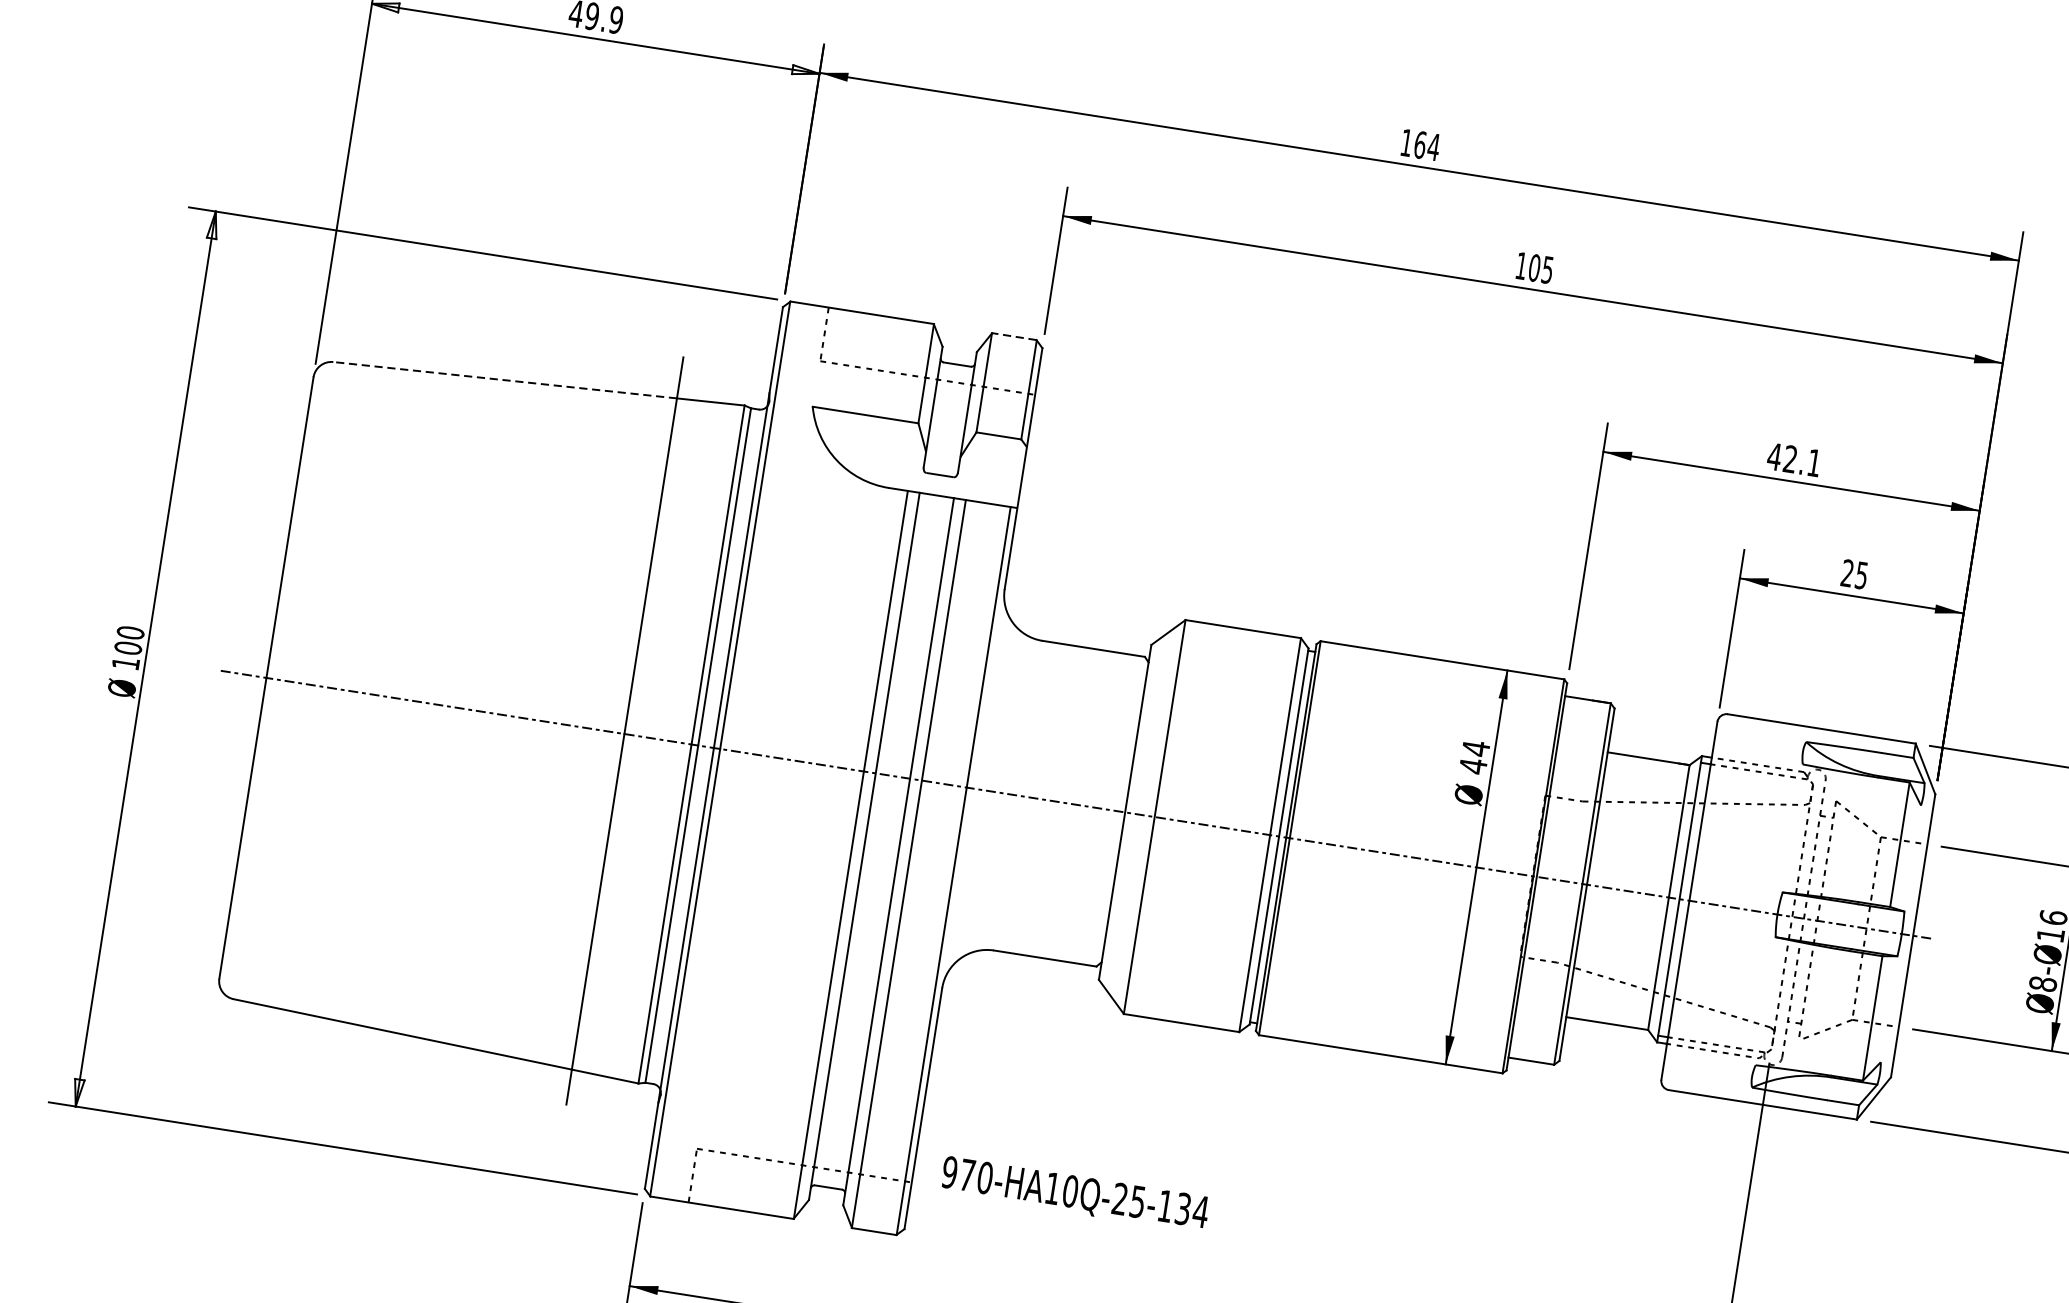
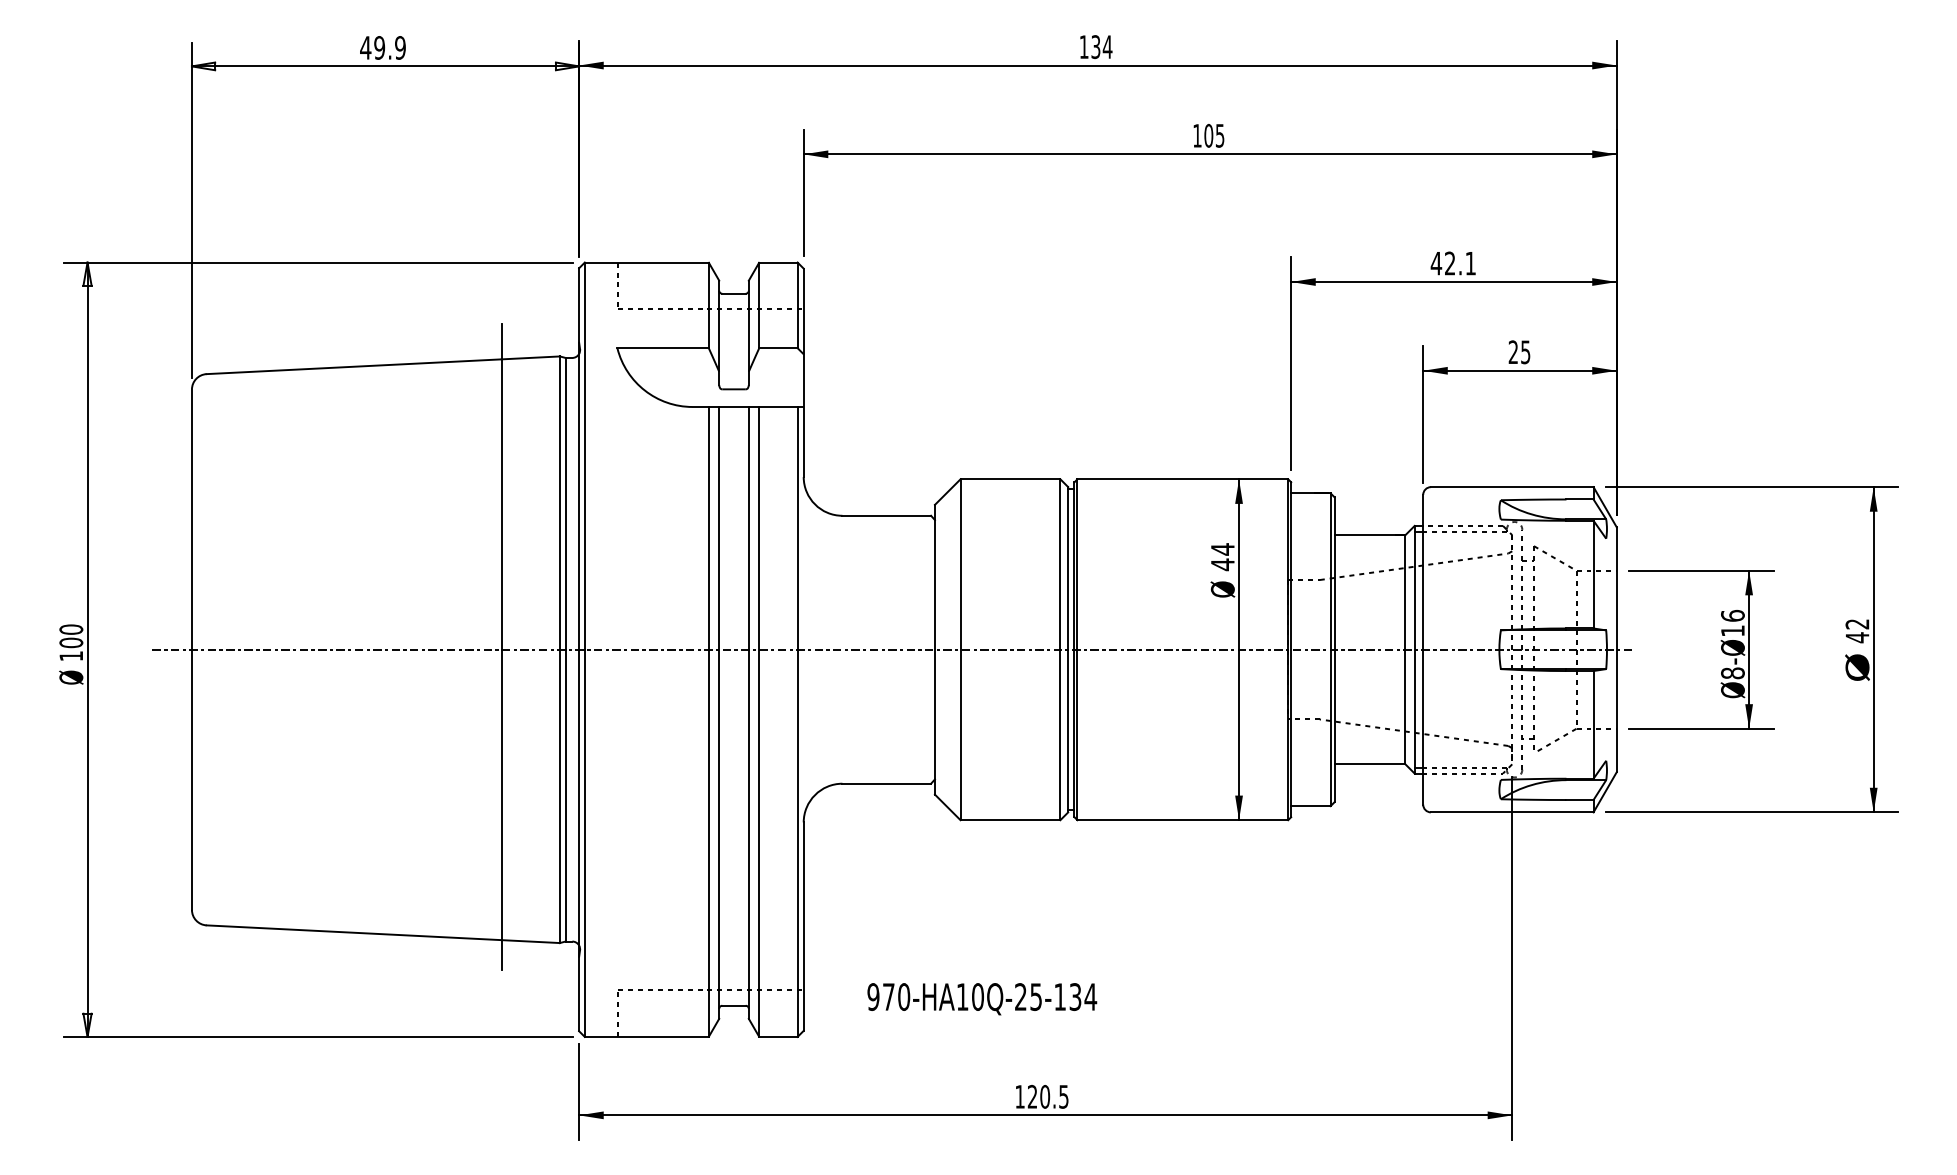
text: (1419, 144) -> (1095, 46), 164 -> 134
line: (1013, 336) -> (777, 262), dashed -> solid
line: (505, 380) -> (354, 366), dashed -> solid
text: (1075, 1195) -> (982, 999), moved

